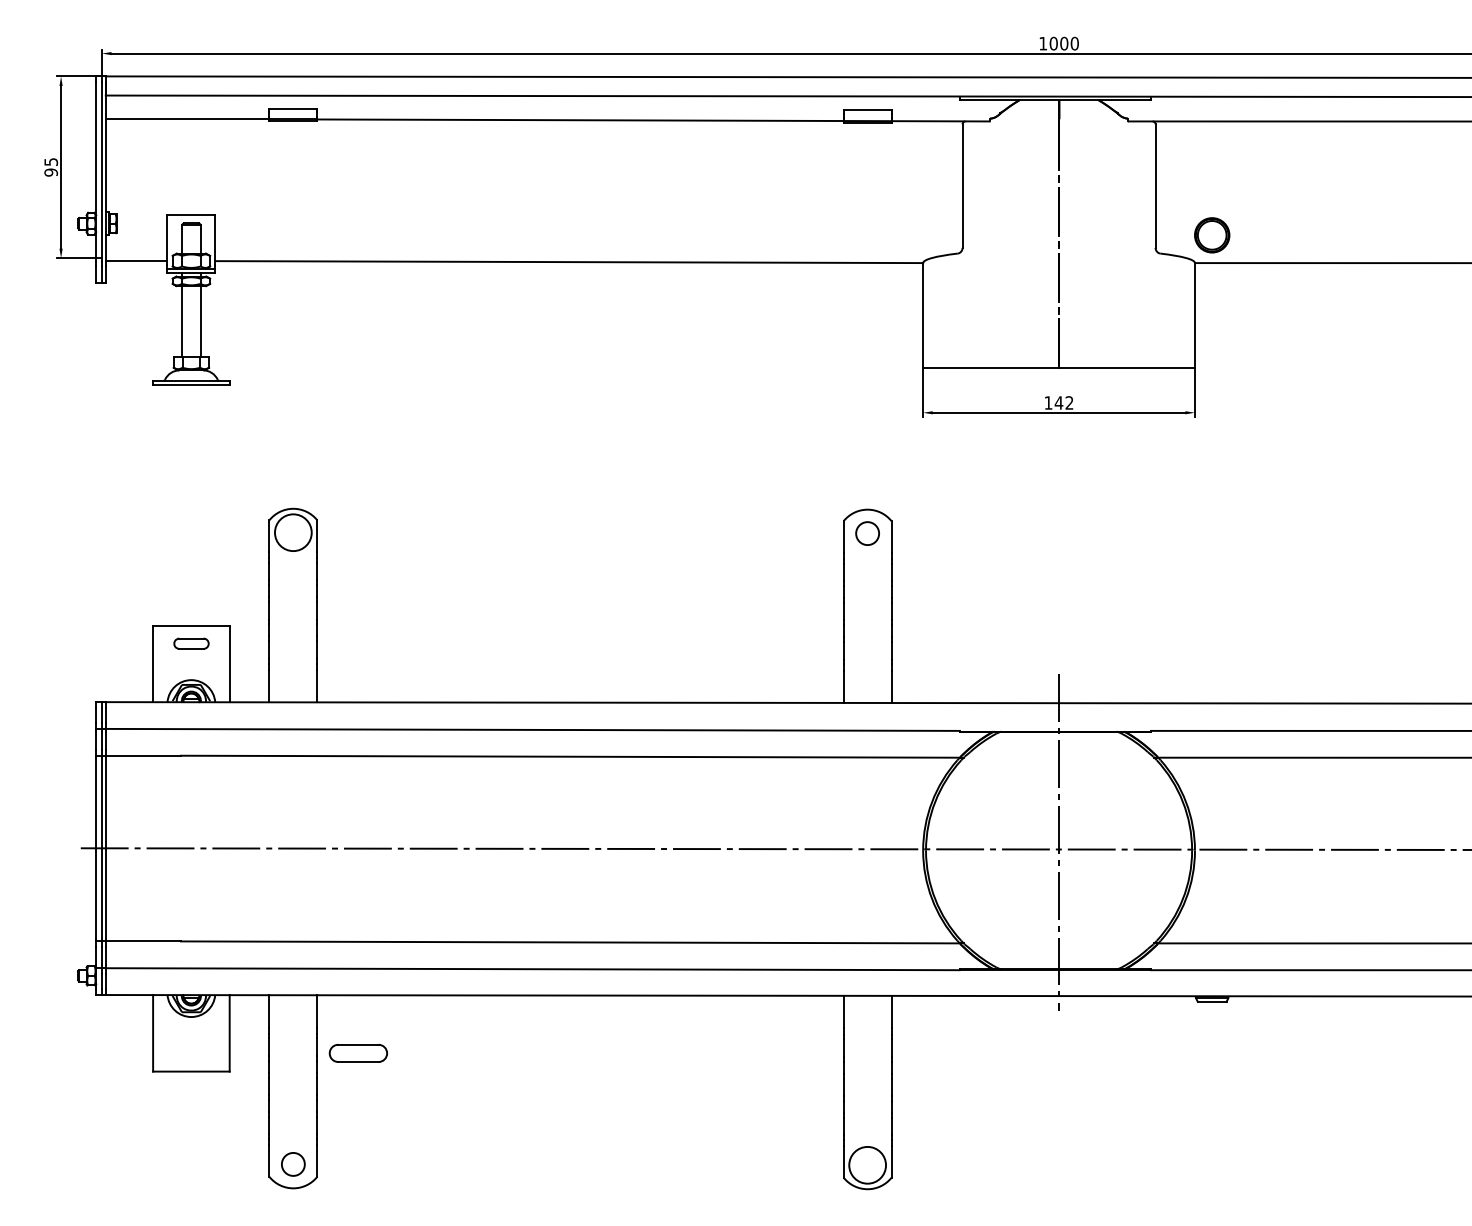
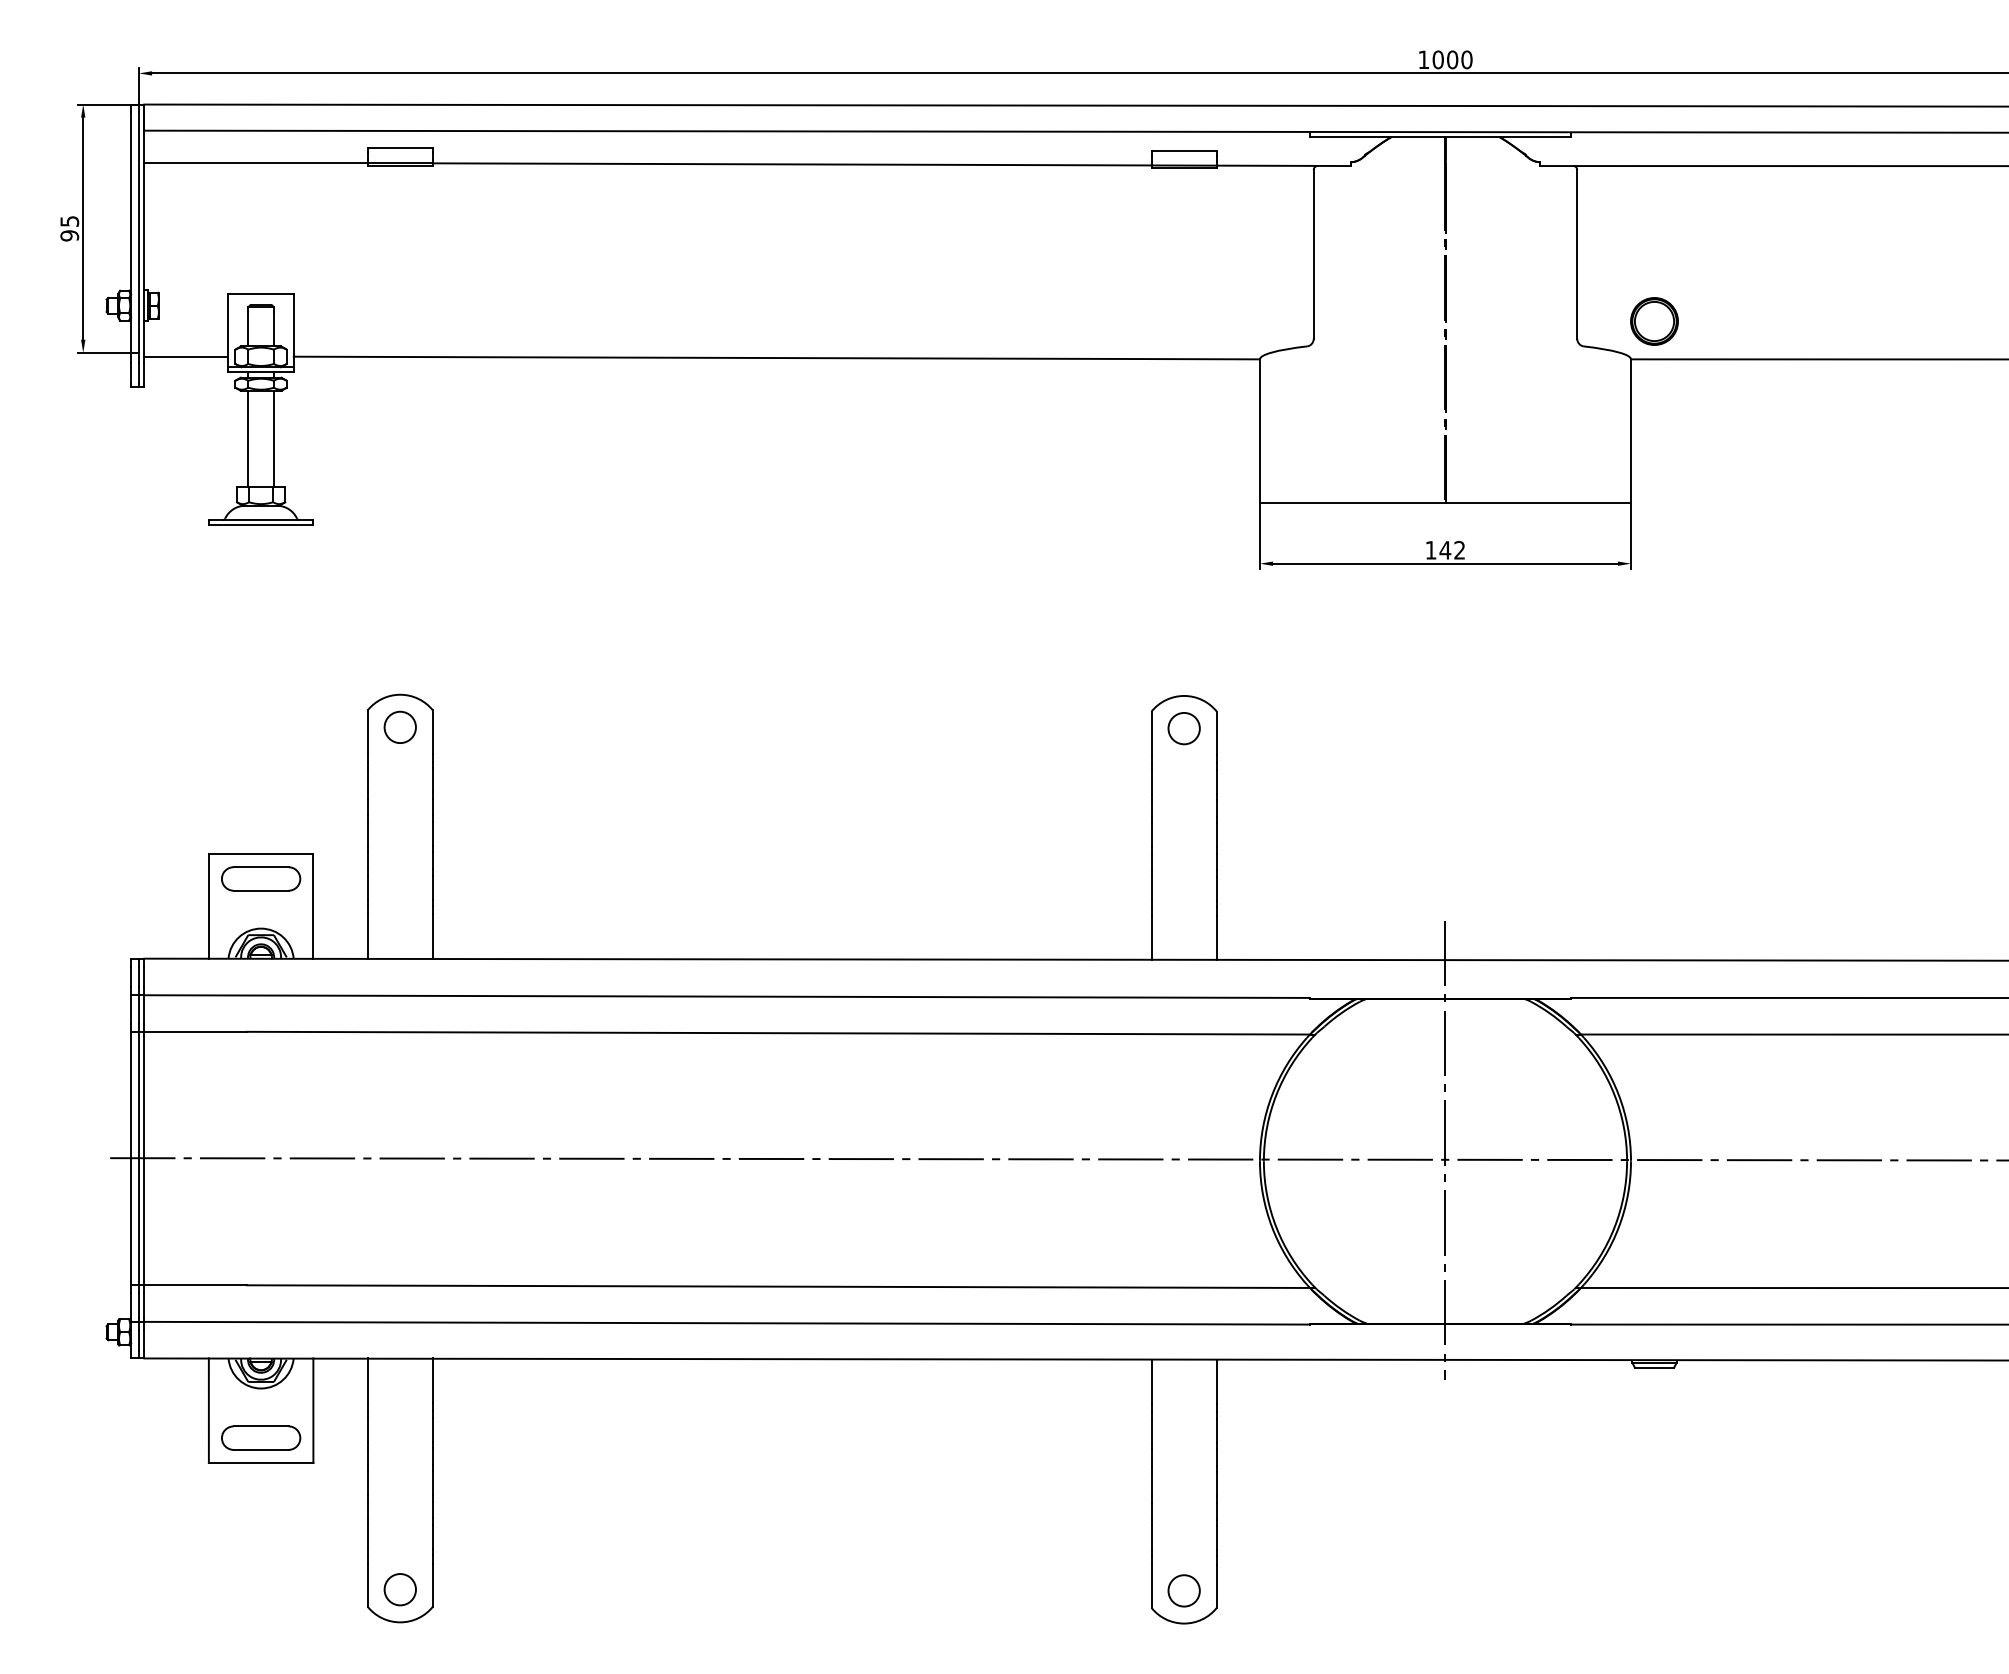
circle: (292, 532) -> (399, 727), size x0.62
part: (191, 643) -> (261, 878), size x1.67
part: (358, 1052) -> (261, 1437), moved
circle: (867, 1165) -> (1183, 1590), size x0.62

